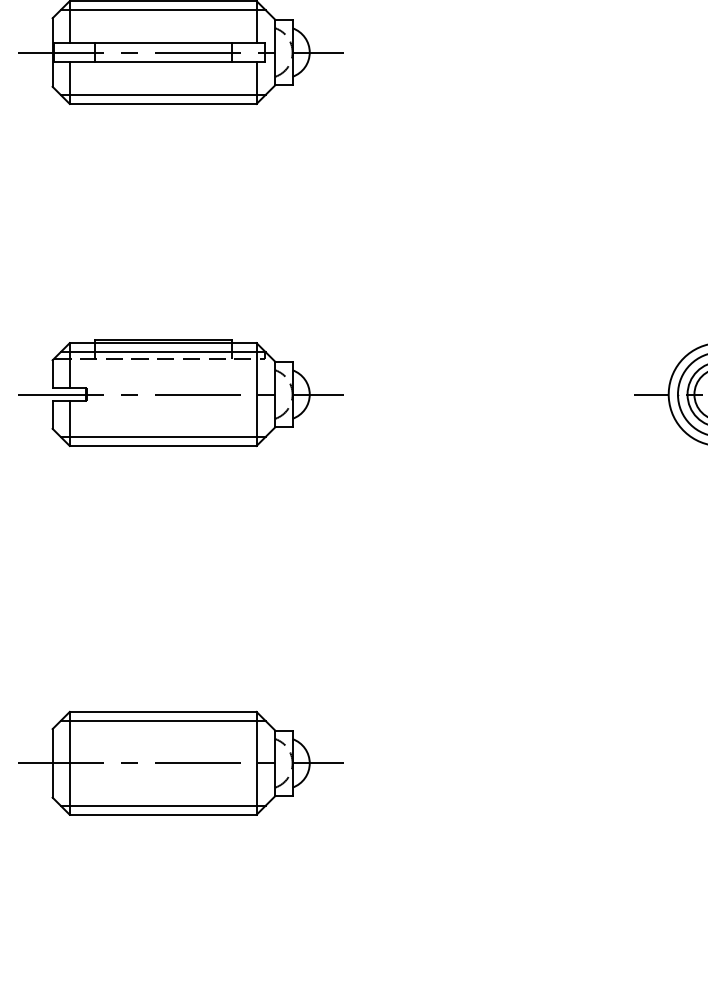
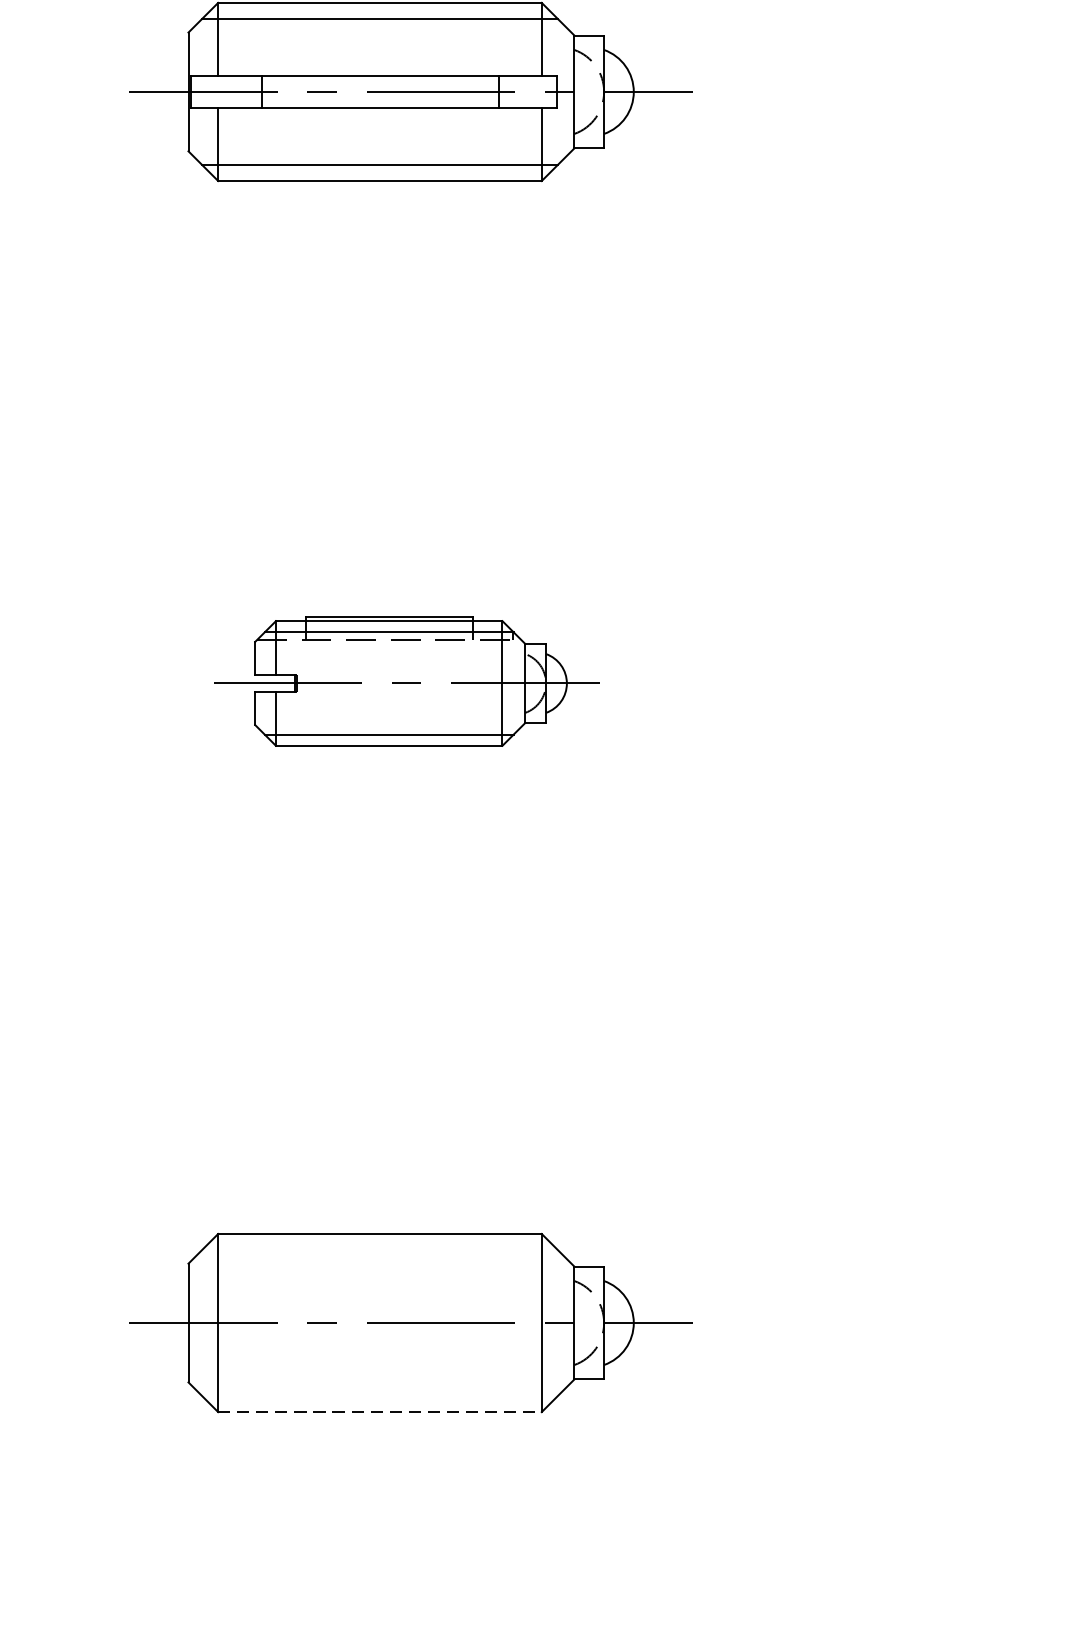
part: (180, 392) -> (409, 680), size x0.7
line: (162, 721) -> (378, 1250), removed
line: (162, 805) -> (378, 1396), removed
line: (163, 814) -> (380, 1411), solid -> dashed

